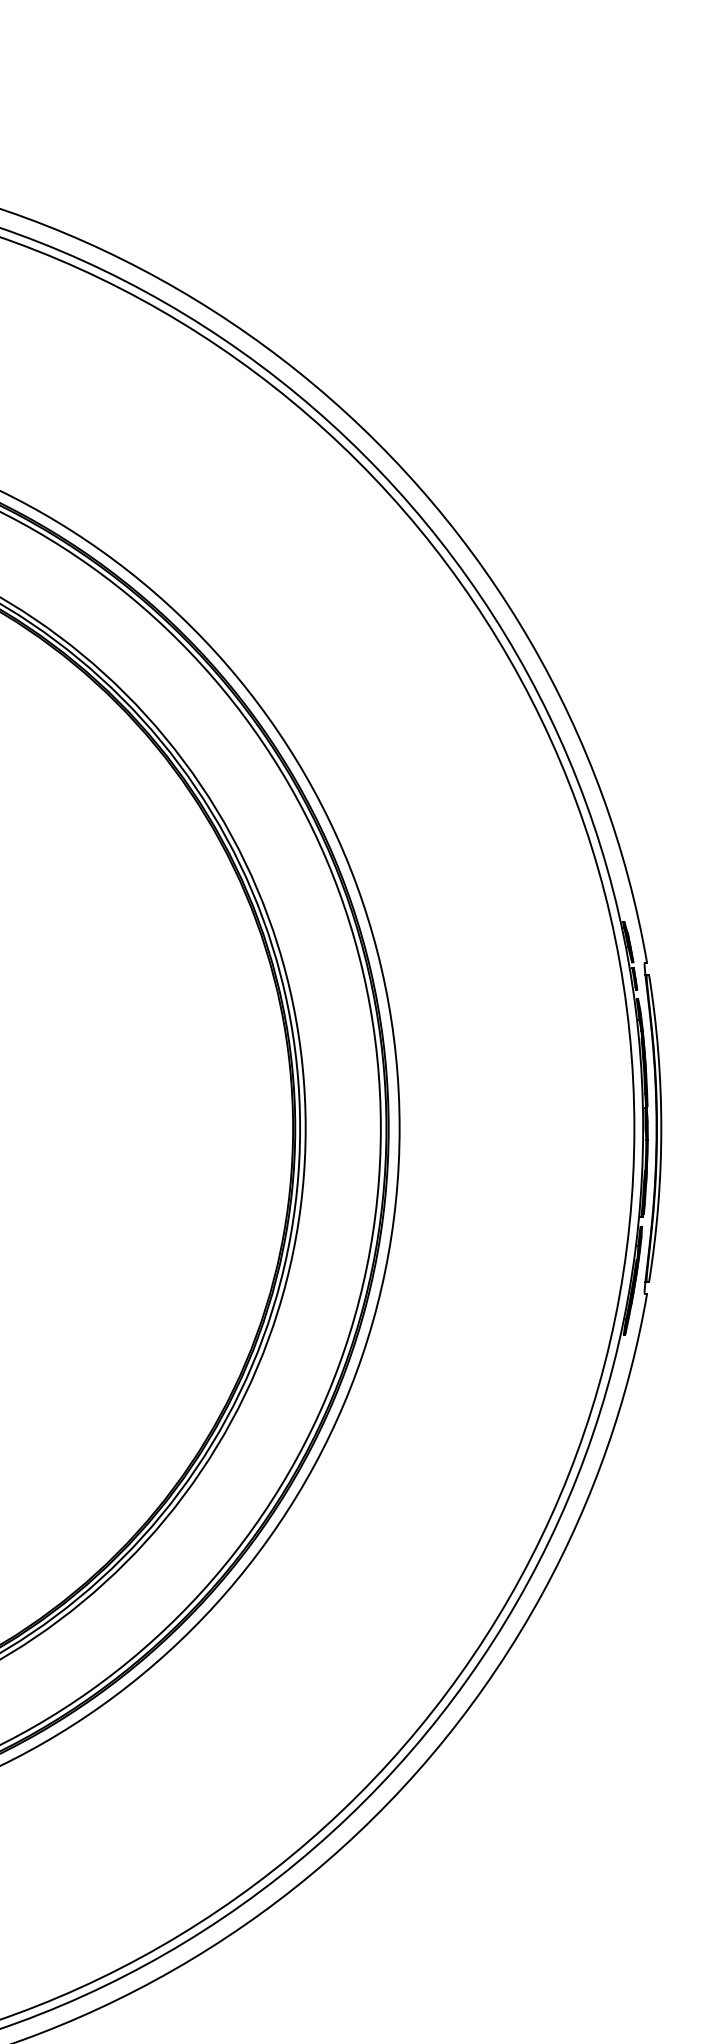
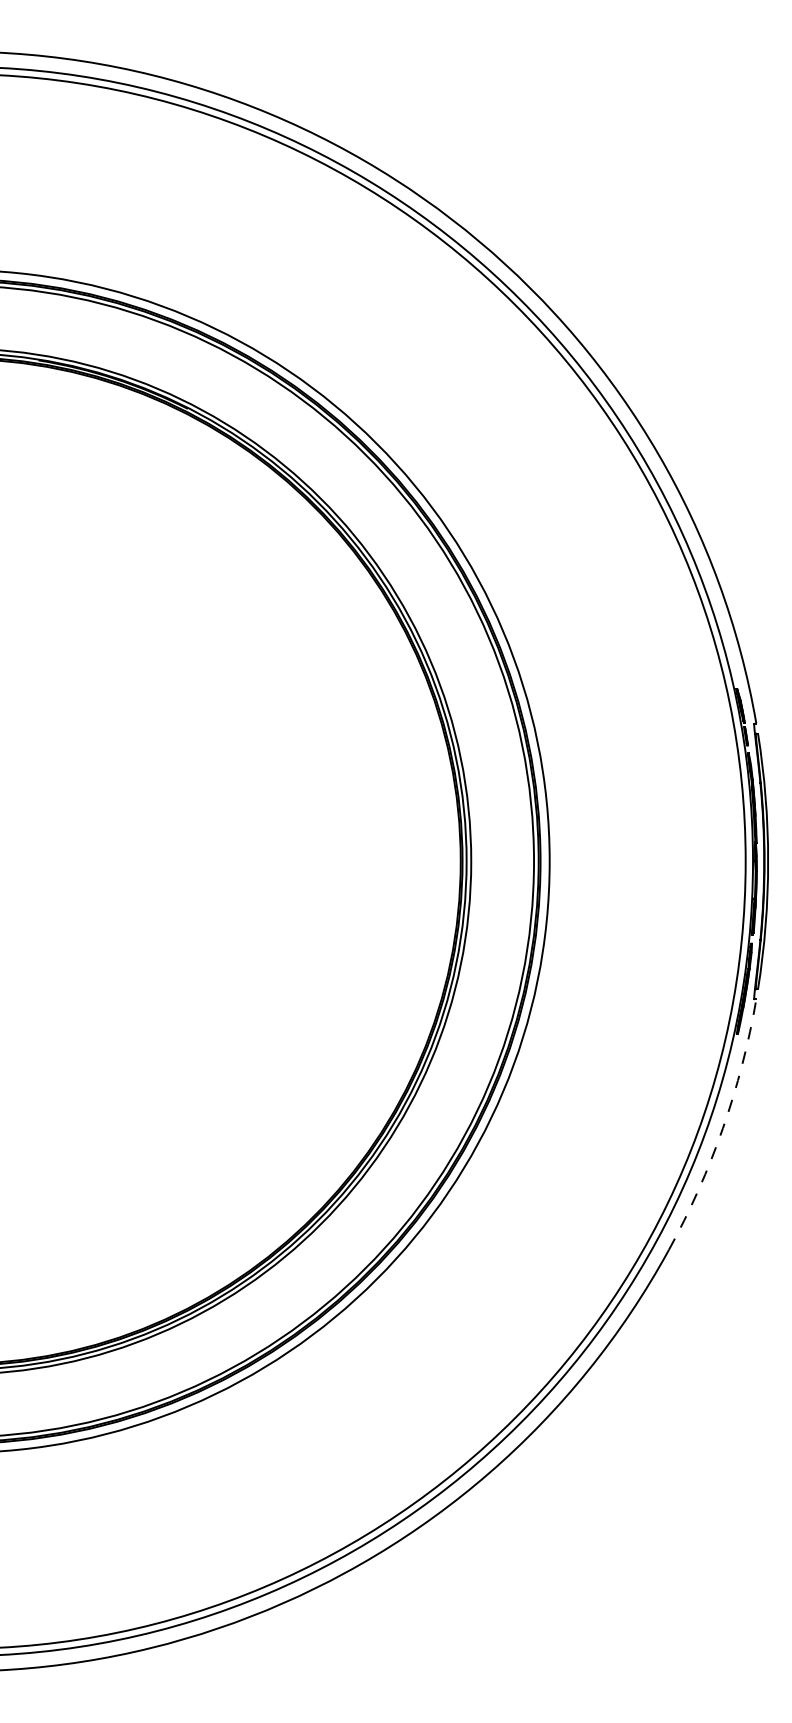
arc: (607, 1448) -> (723, 1128), solid -> dashed

